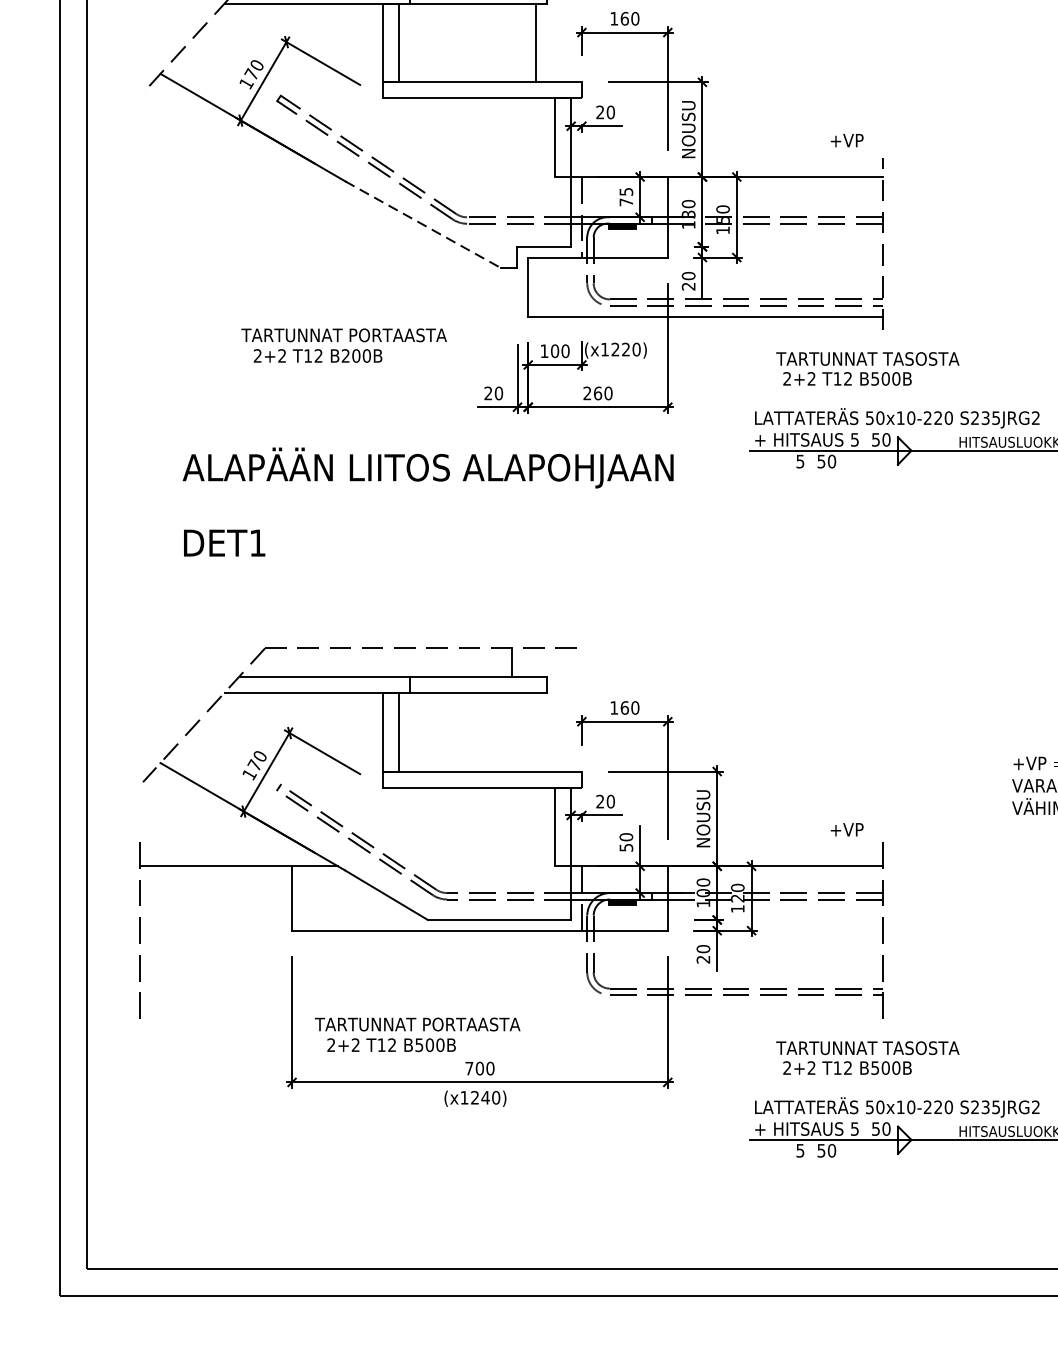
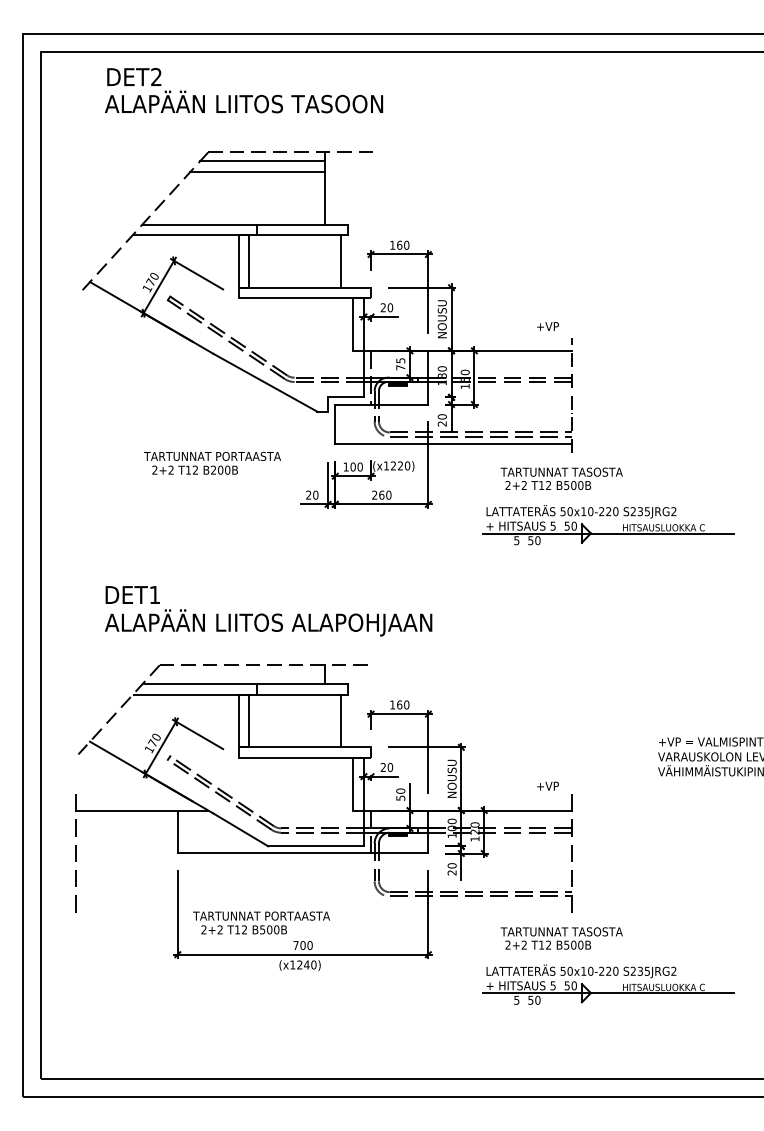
line: (423, 224) -> (265, 382), dashed -> solid
text: (428, 467) -> (268, 622), moved
line: (536, 731) -> (340, 720), added

